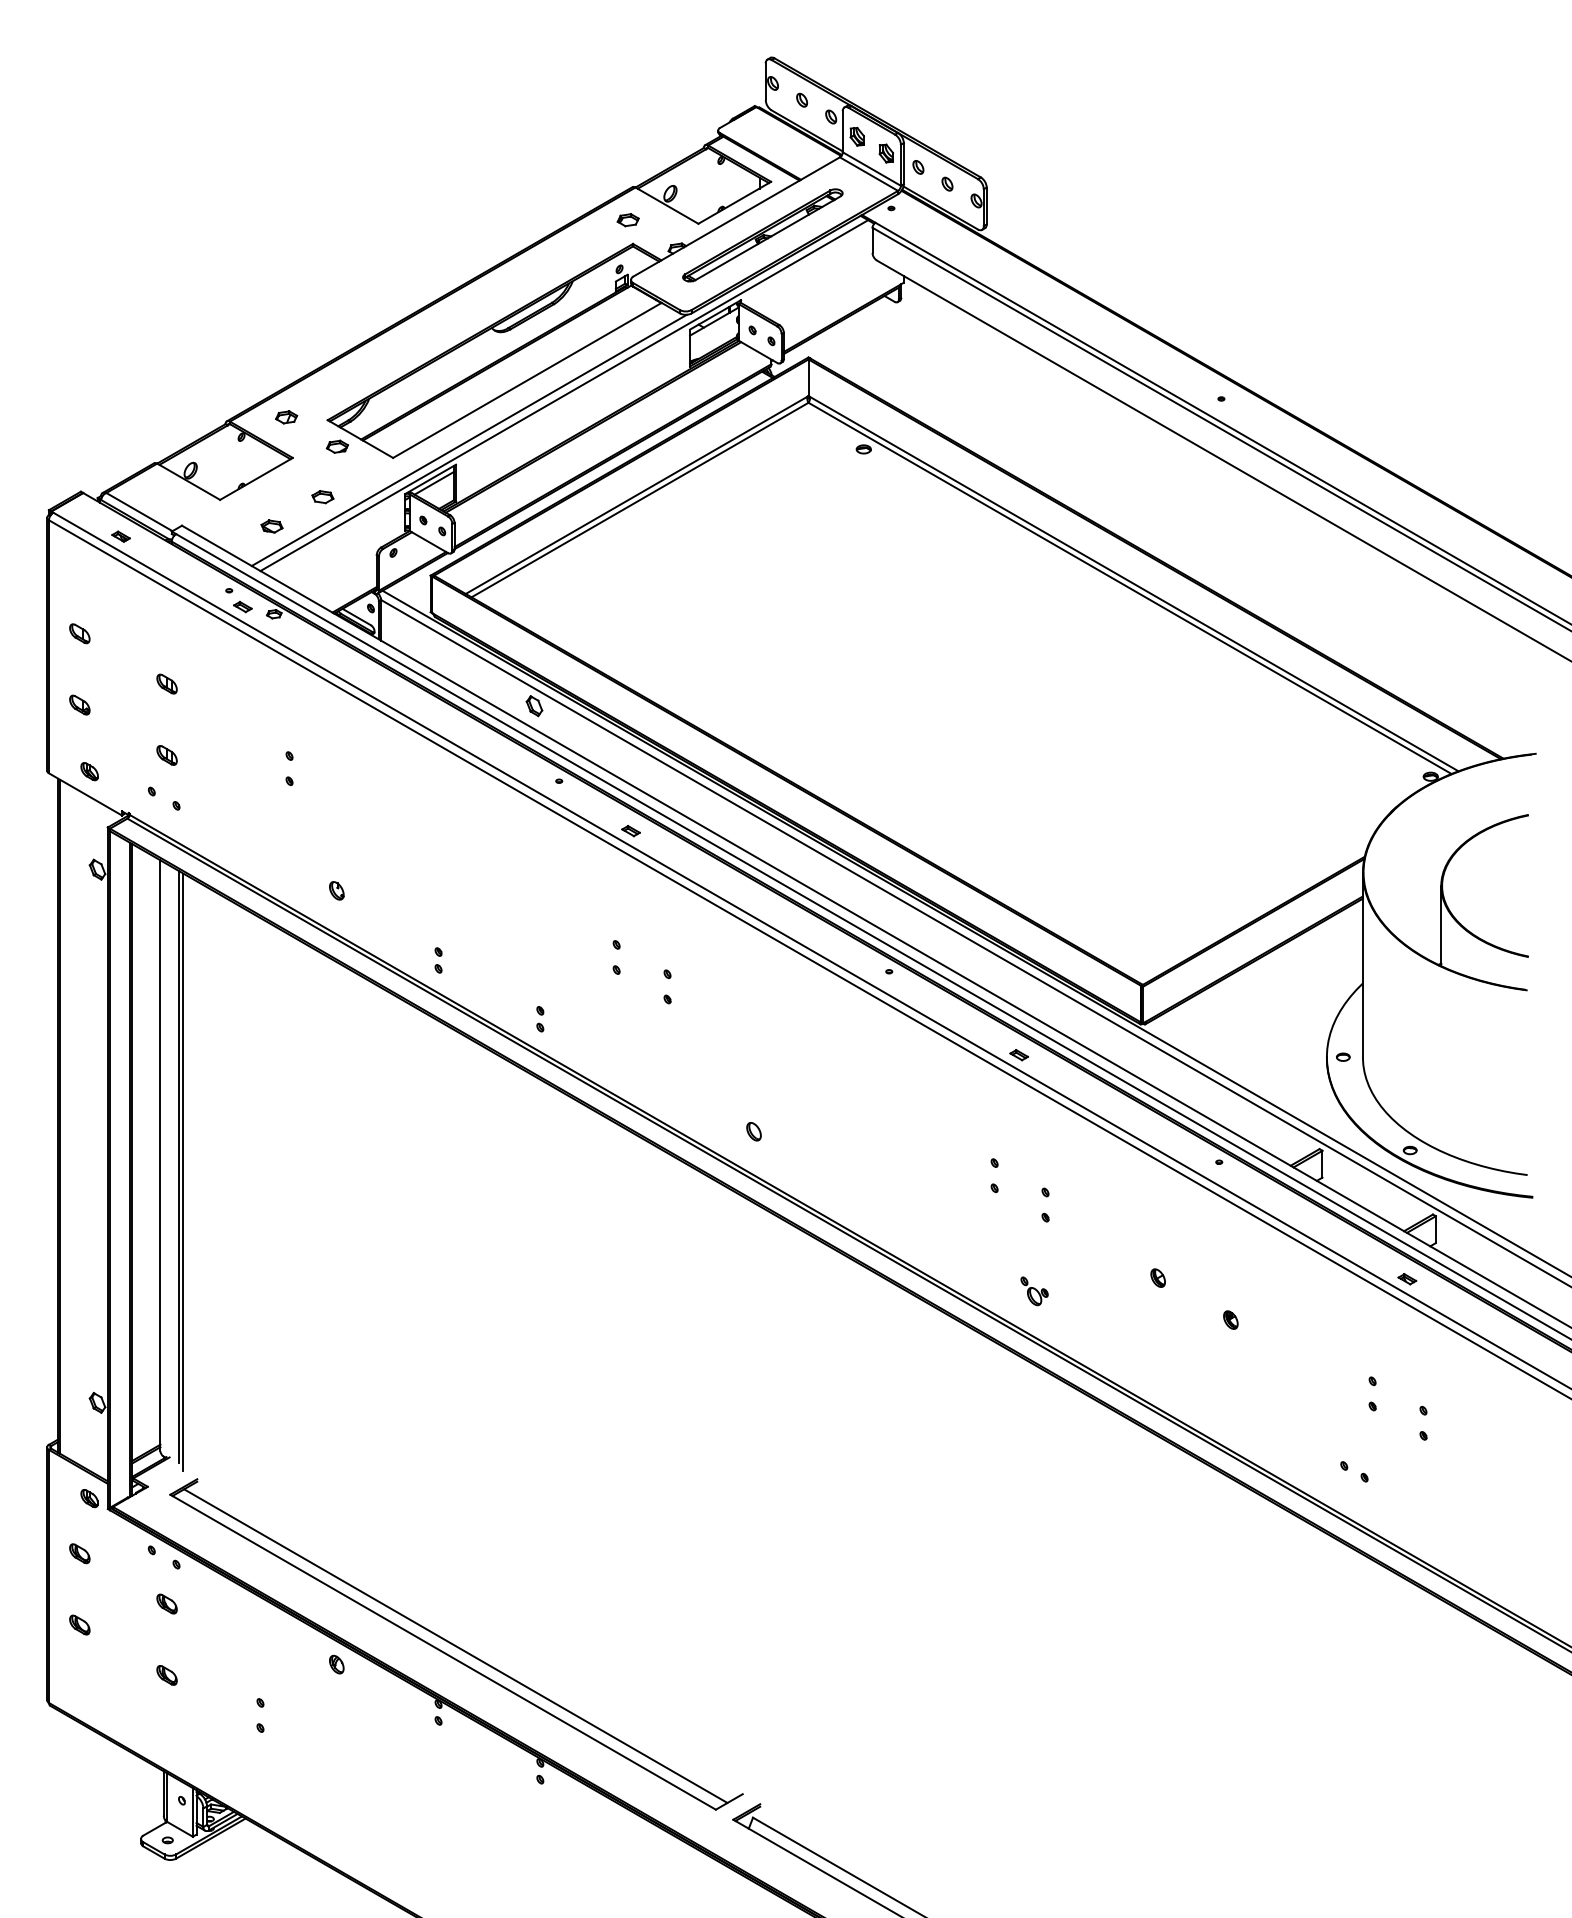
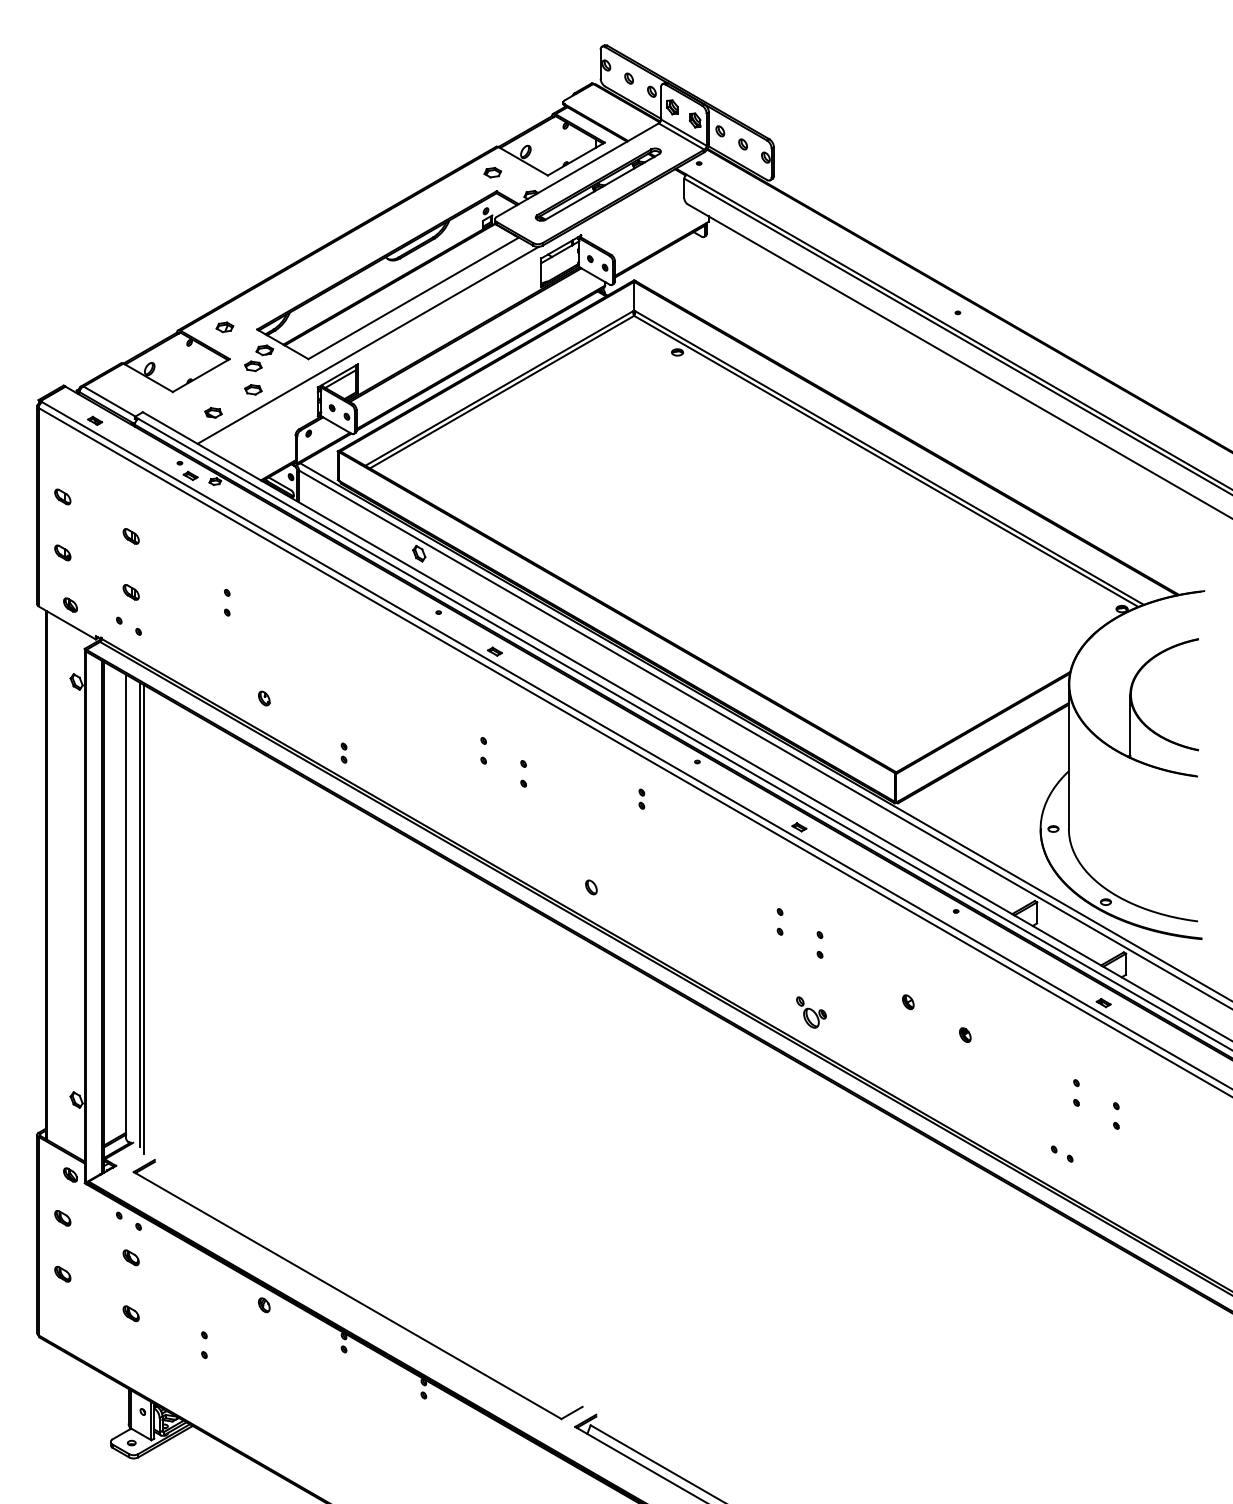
line: (564, 395) -> (442, 310), removed
part: (322, 467) -> (253, 366), added
part: (540, 1019) -> (641, 799), moved
part: (1034, 1291) -> (811, 1012), size x1.4
line: (455, 1645) -> (357, 1290), removed

